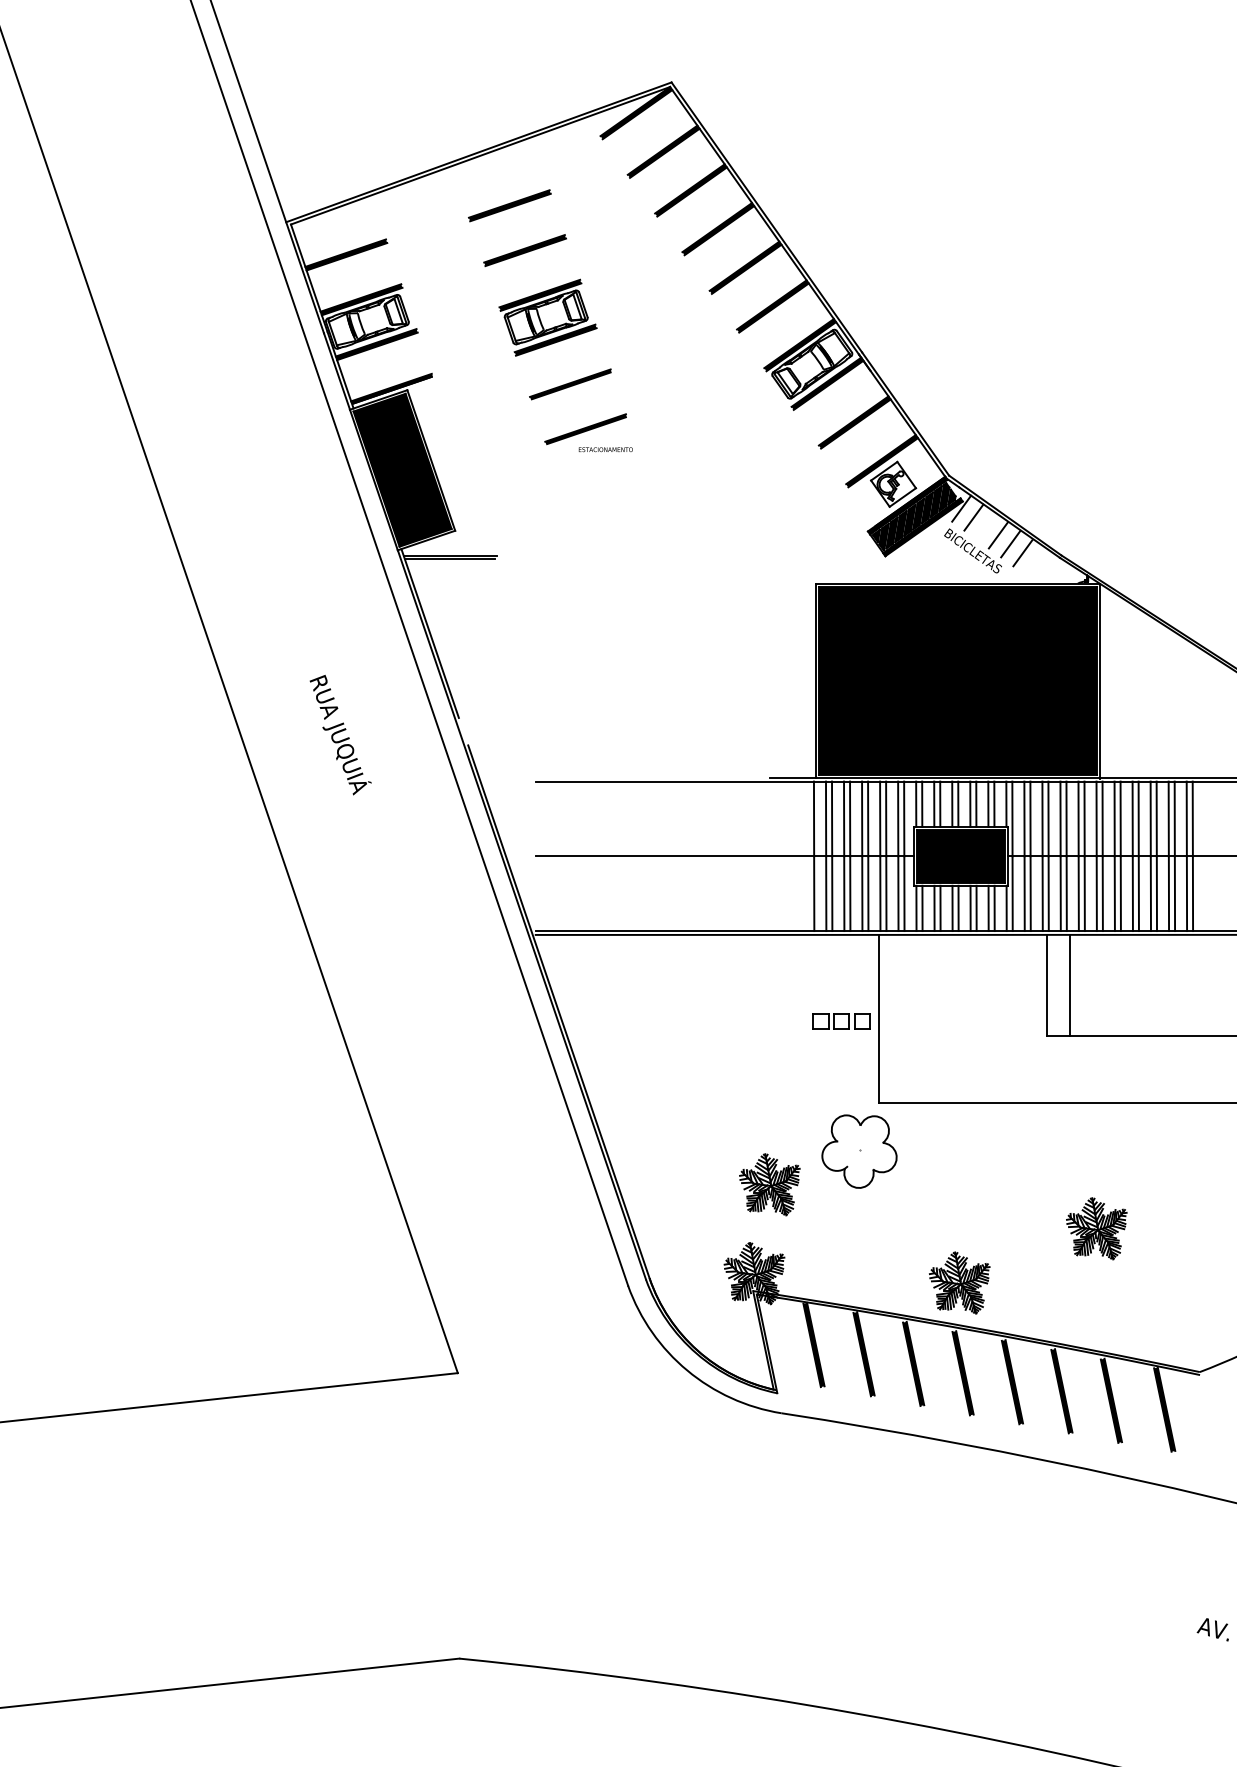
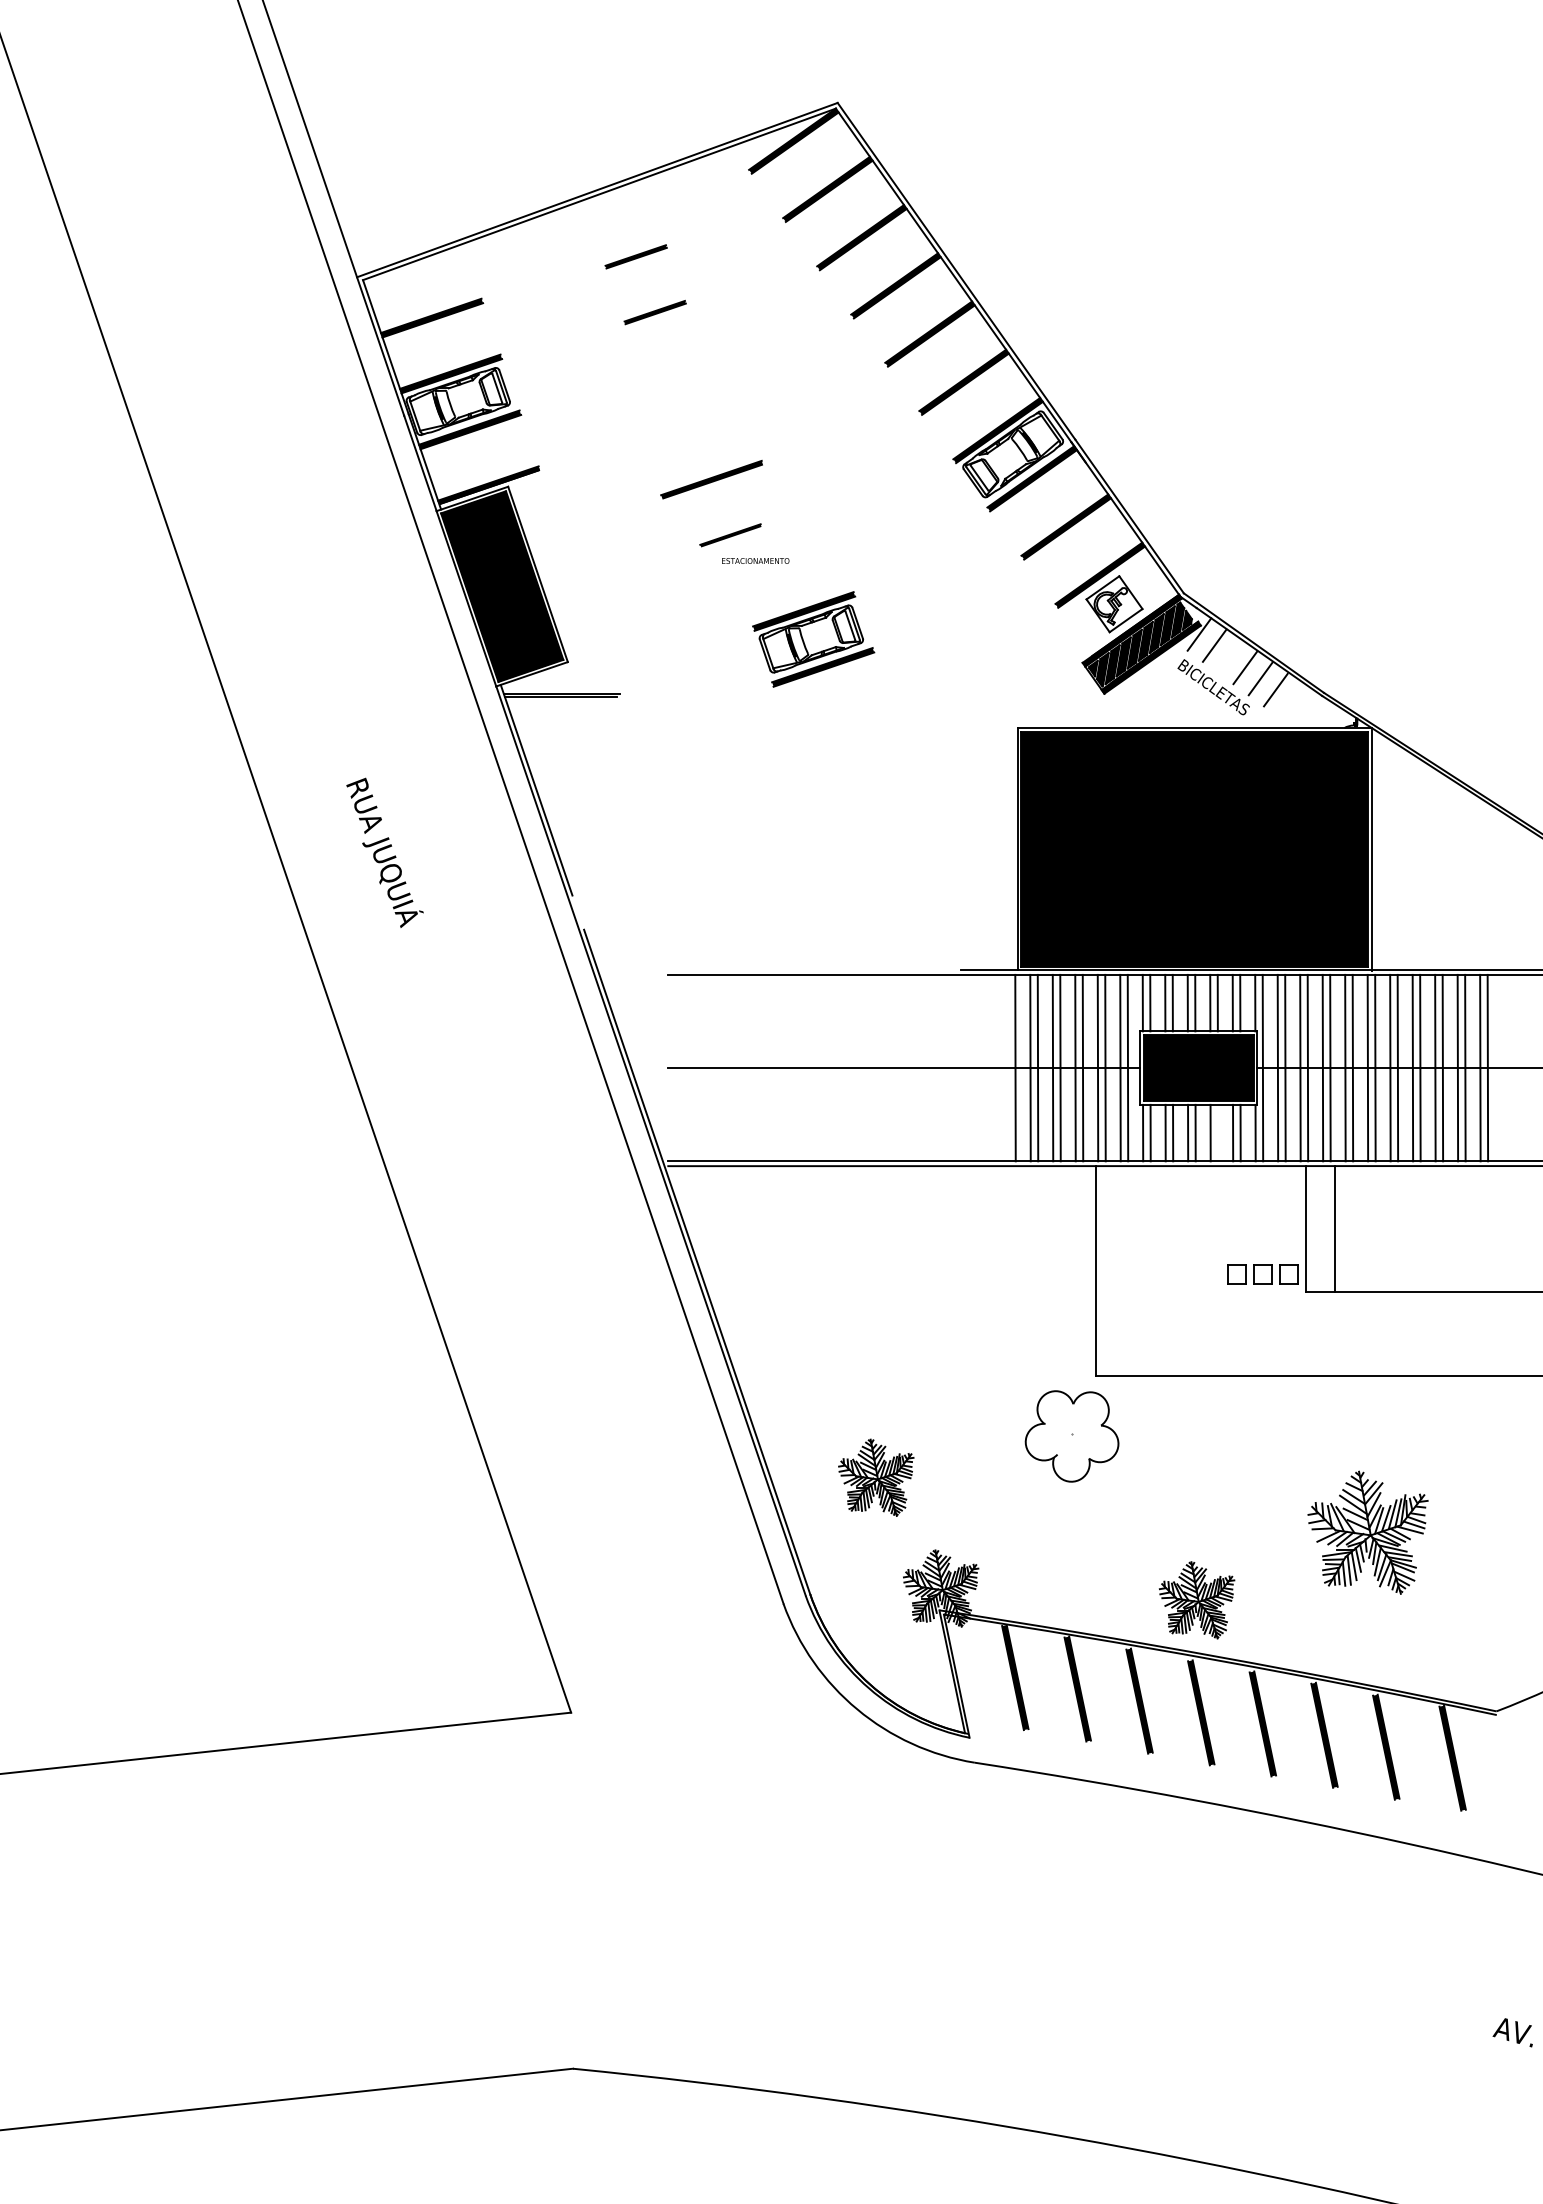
part: (510, 205) -> (636, 256), size x0.6
part: (525, 250) -> (655, 312), size x0.6
part: (547, 317) -> (813, 639), moved
part: (585, 429) -> (730, 535), size x0.6
text: (340, 734) -> (384, 852), moved
line: (976, 907) -> (1218, 1132), removed
part: (841, 1021) -> (1262, 1274), moved
part: (770, 1184) -> (876, 1477), moved
part: (1096, 1228) -> (1367, 1532), size x1.6

